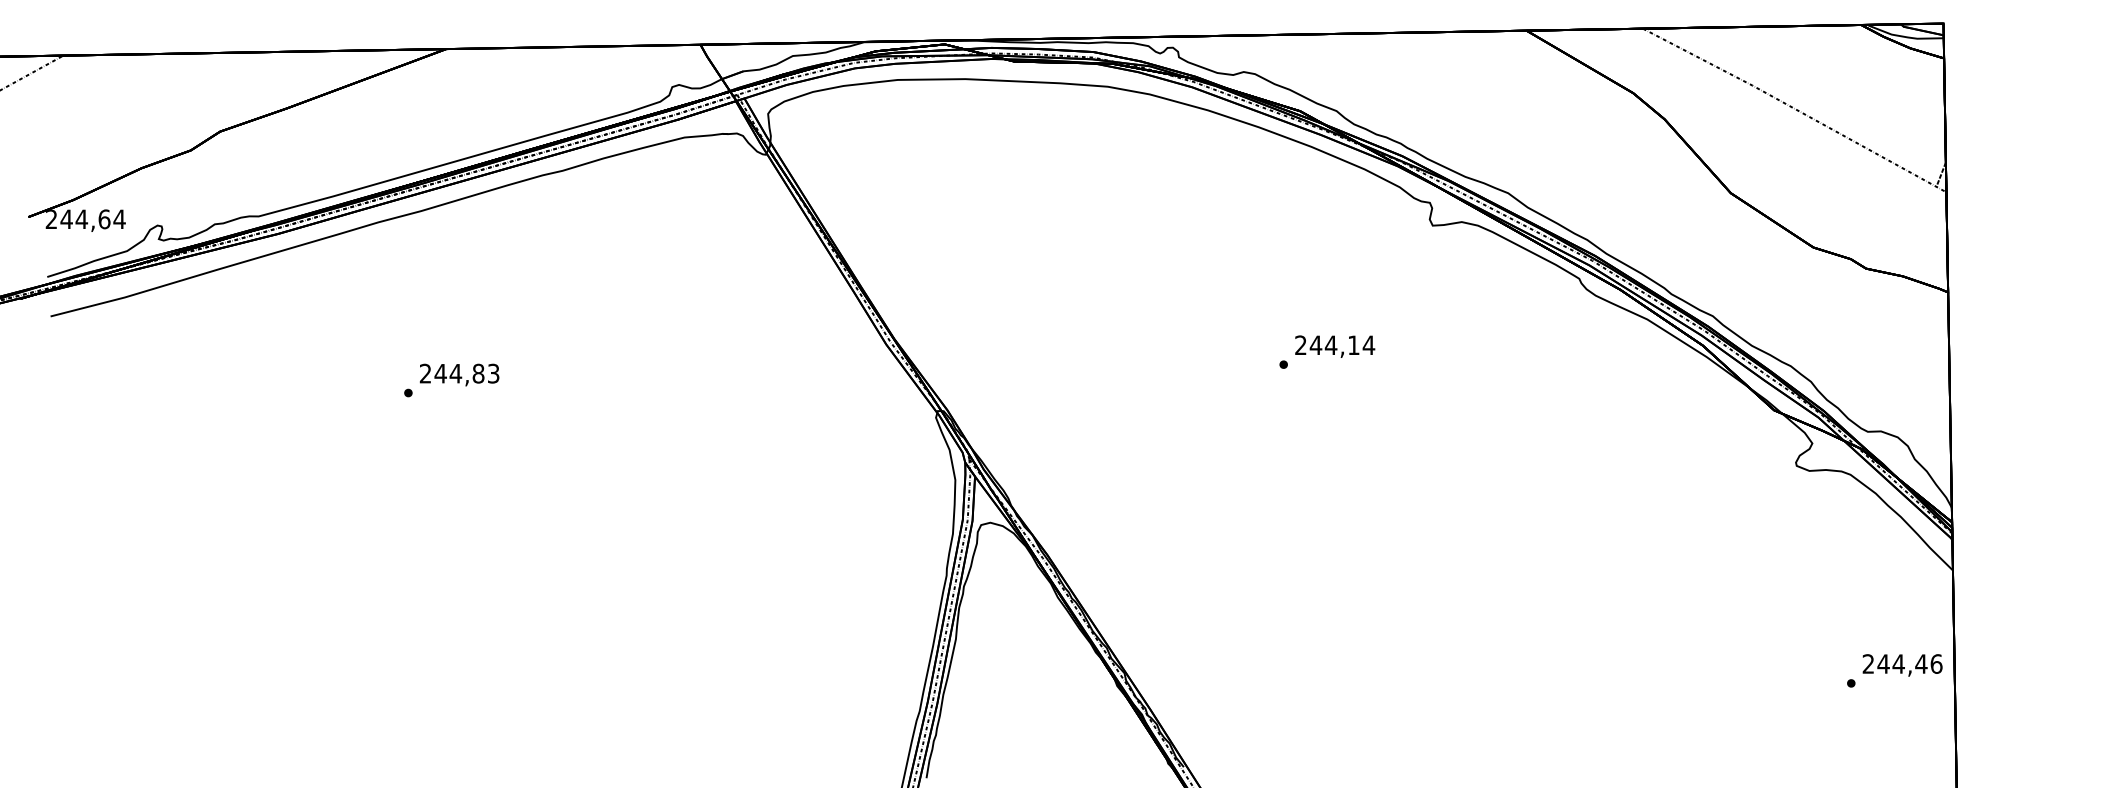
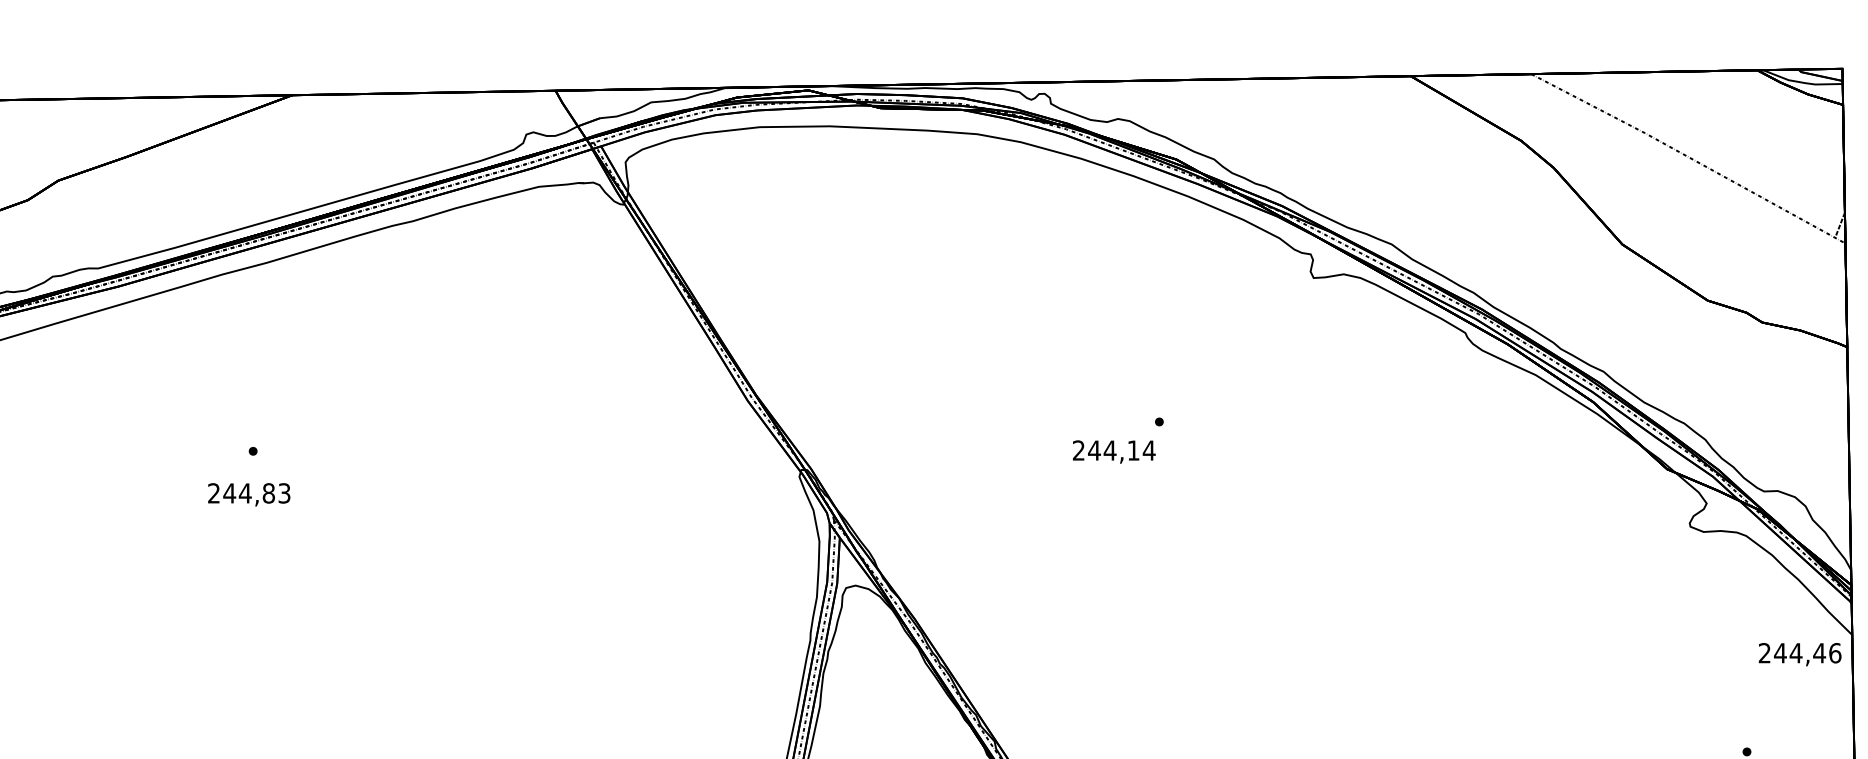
text: (1335, 346) -> (1114, 451), moved
text: (459, 374) -> (249, 494), moved
text: (1902, 665) -> (1800, 654), moved

